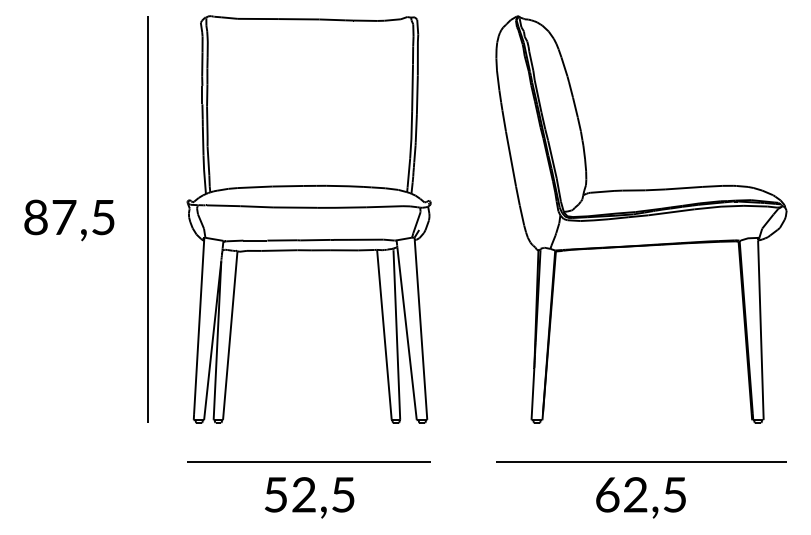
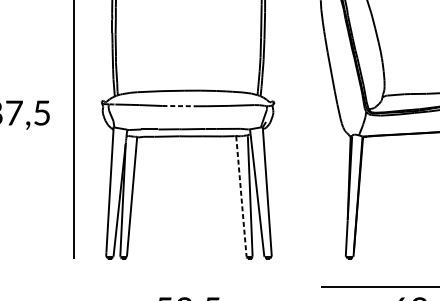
line: (295, 207) -> (178, 106), solid -> dashed
line: (384, 335) -> (241, 196), solid -> dashed
line: (308, 461) -> (187, 286), removed

